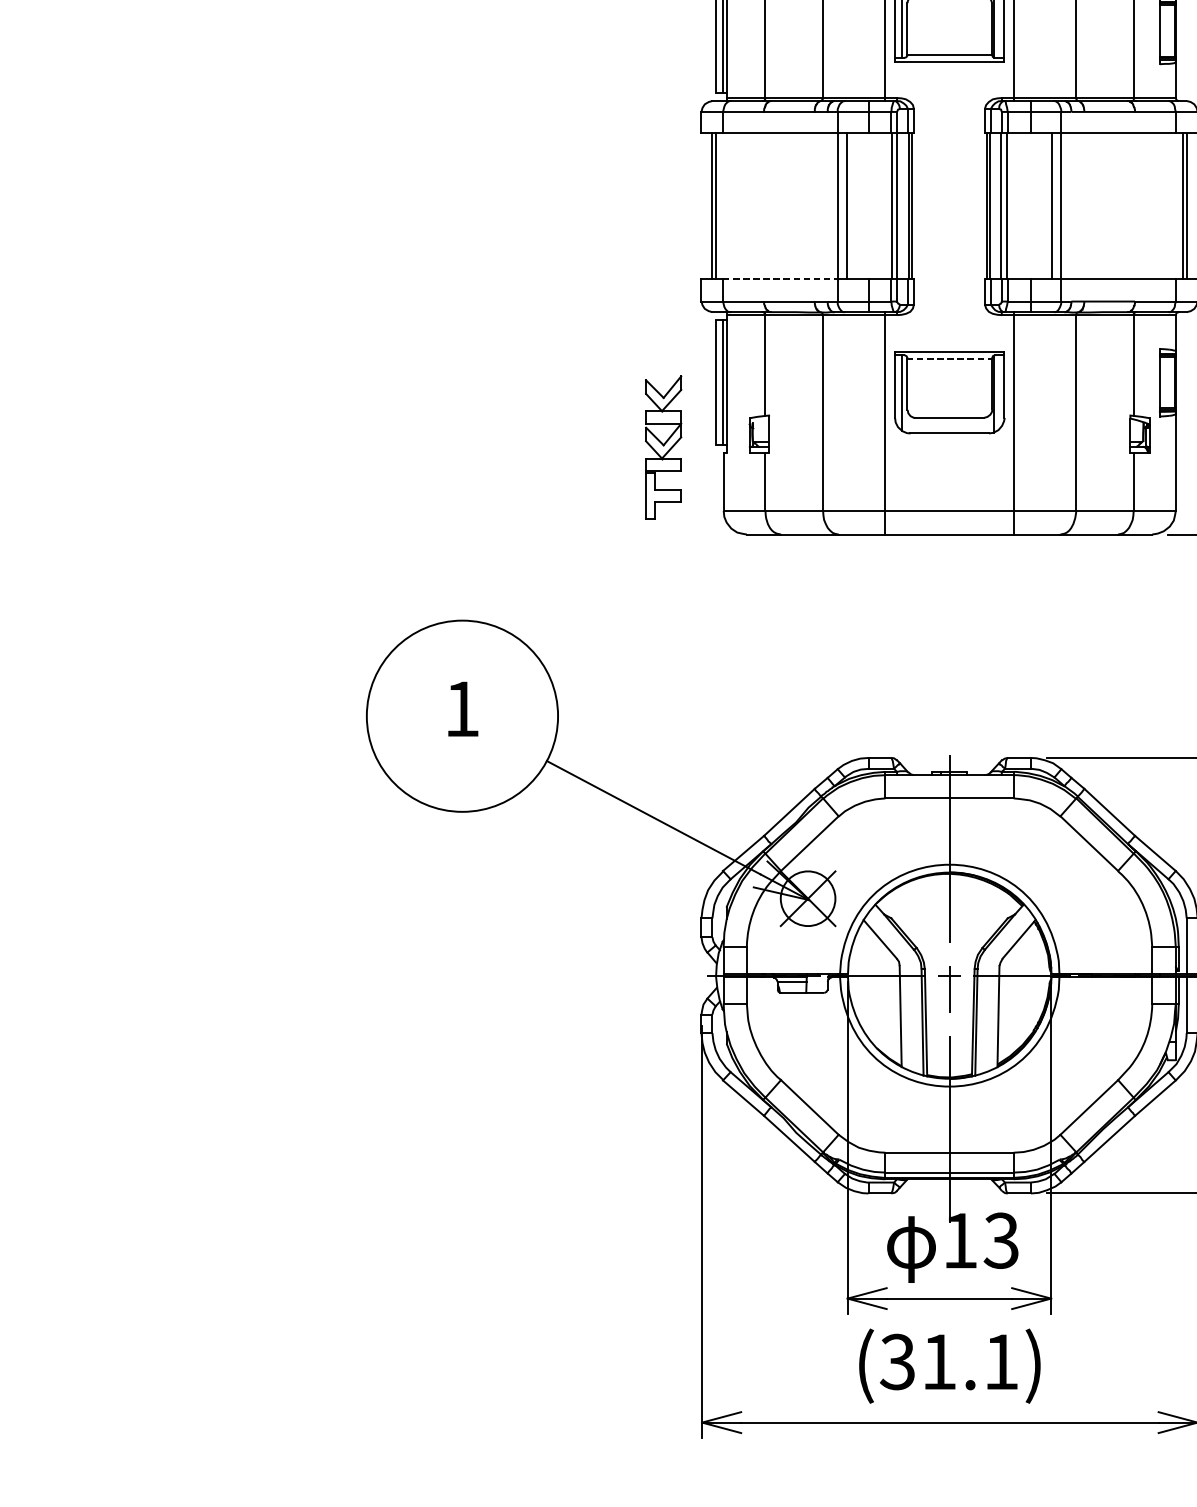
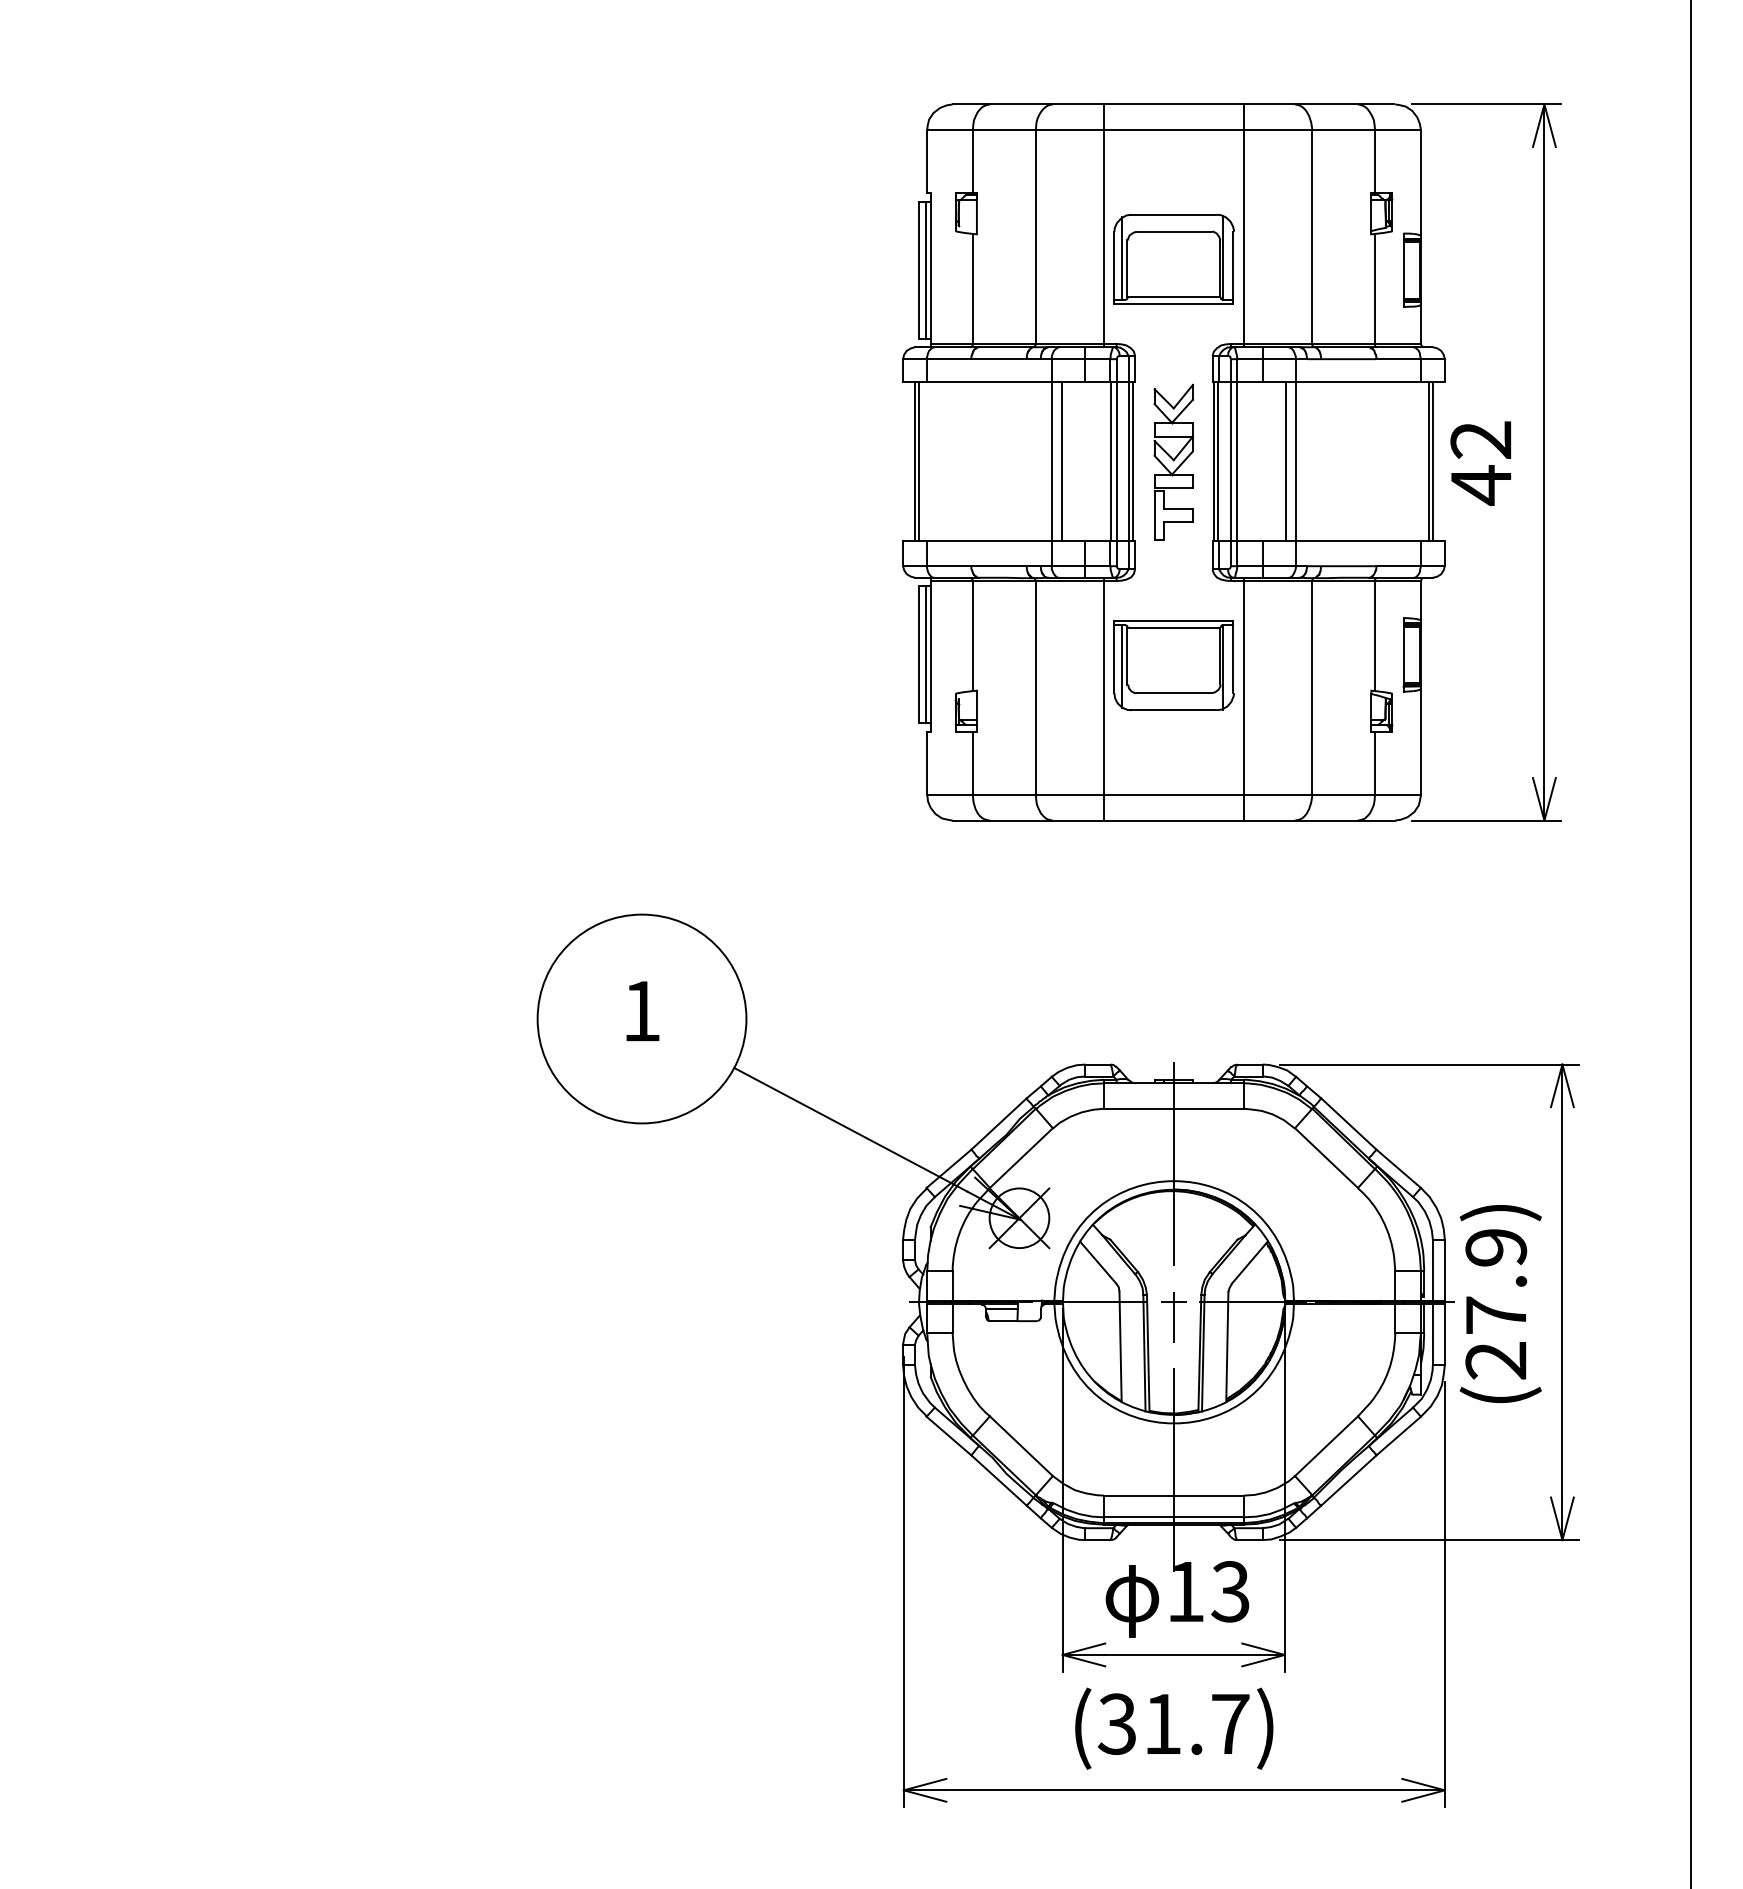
line: (780, 278) -> (989, 541), dashed -> solid
line: (950, 358) -> (1174, 628), dashed -> solid
part: (663, 446) -> (1173, 461), moved
text: (1001, 1361) -> (1230, 1723), (31.1) -> (31.7)

